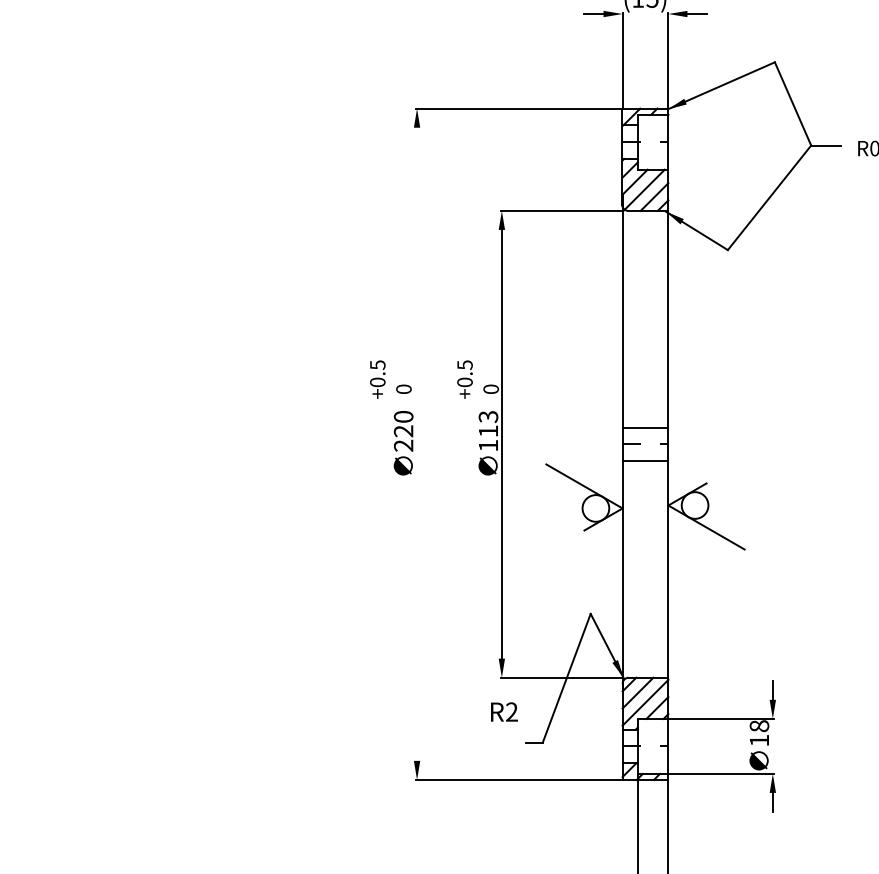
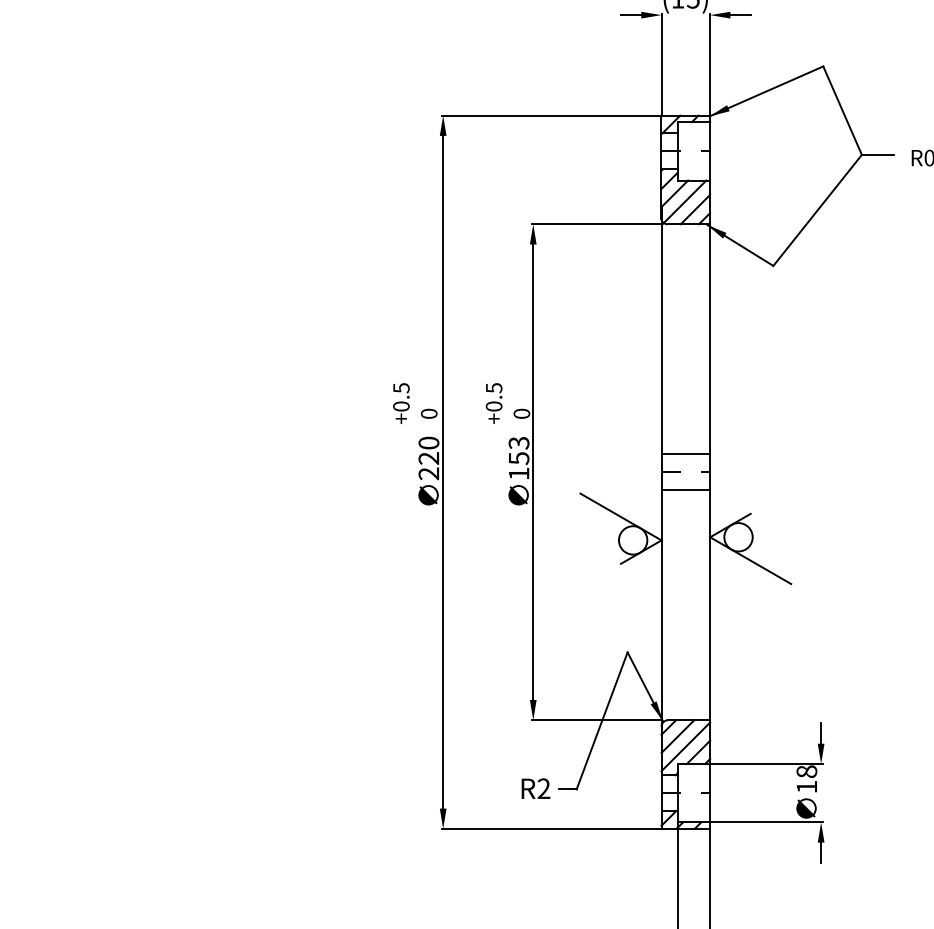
text: (488, 431) -> (519, 458), 113 -> 153
line: (417, 443) -> (443, 471), added
text: (503, 711) -> (535, 788), moved

